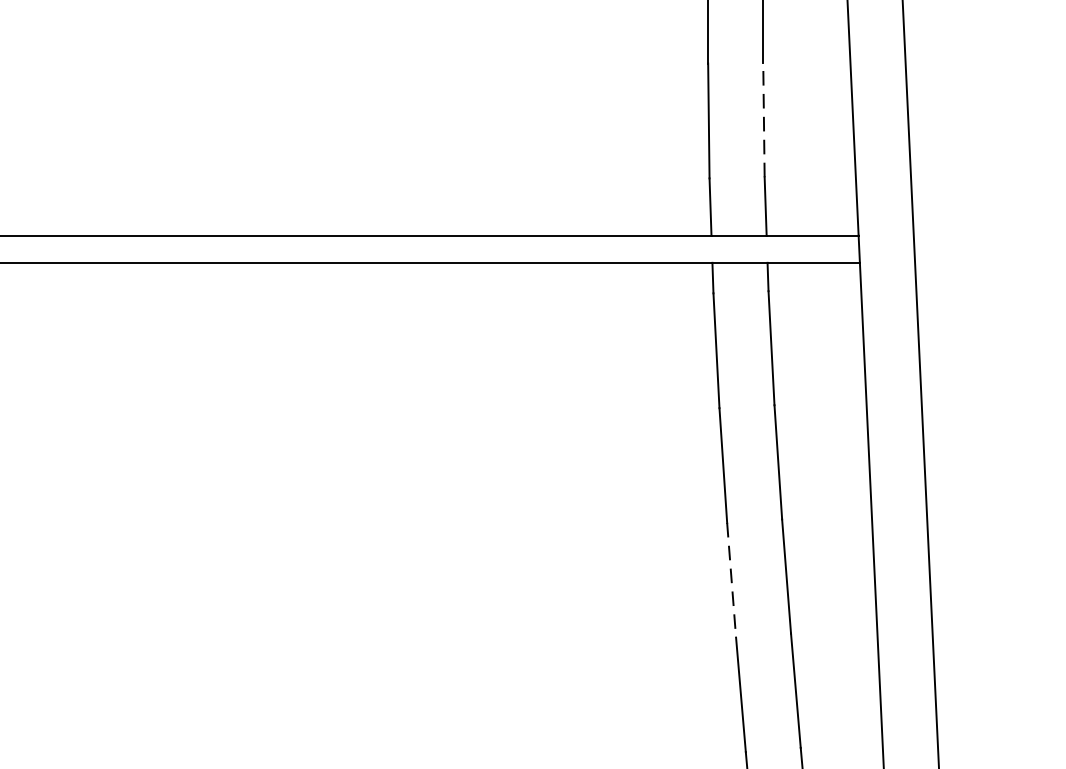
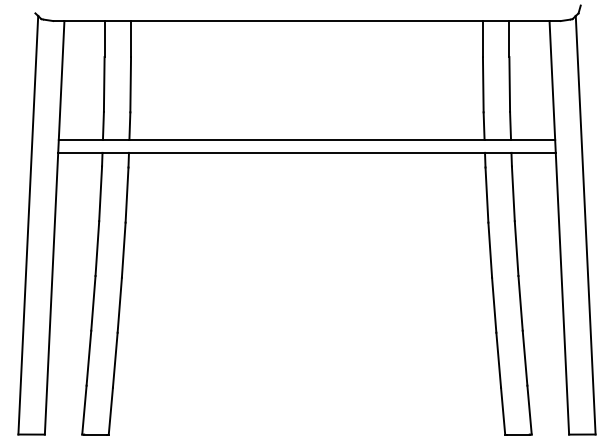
line: (763, 118) -> (509, 83), dashed -> solid
line: (732, 580) -> (494, 305), dashed -> solid

